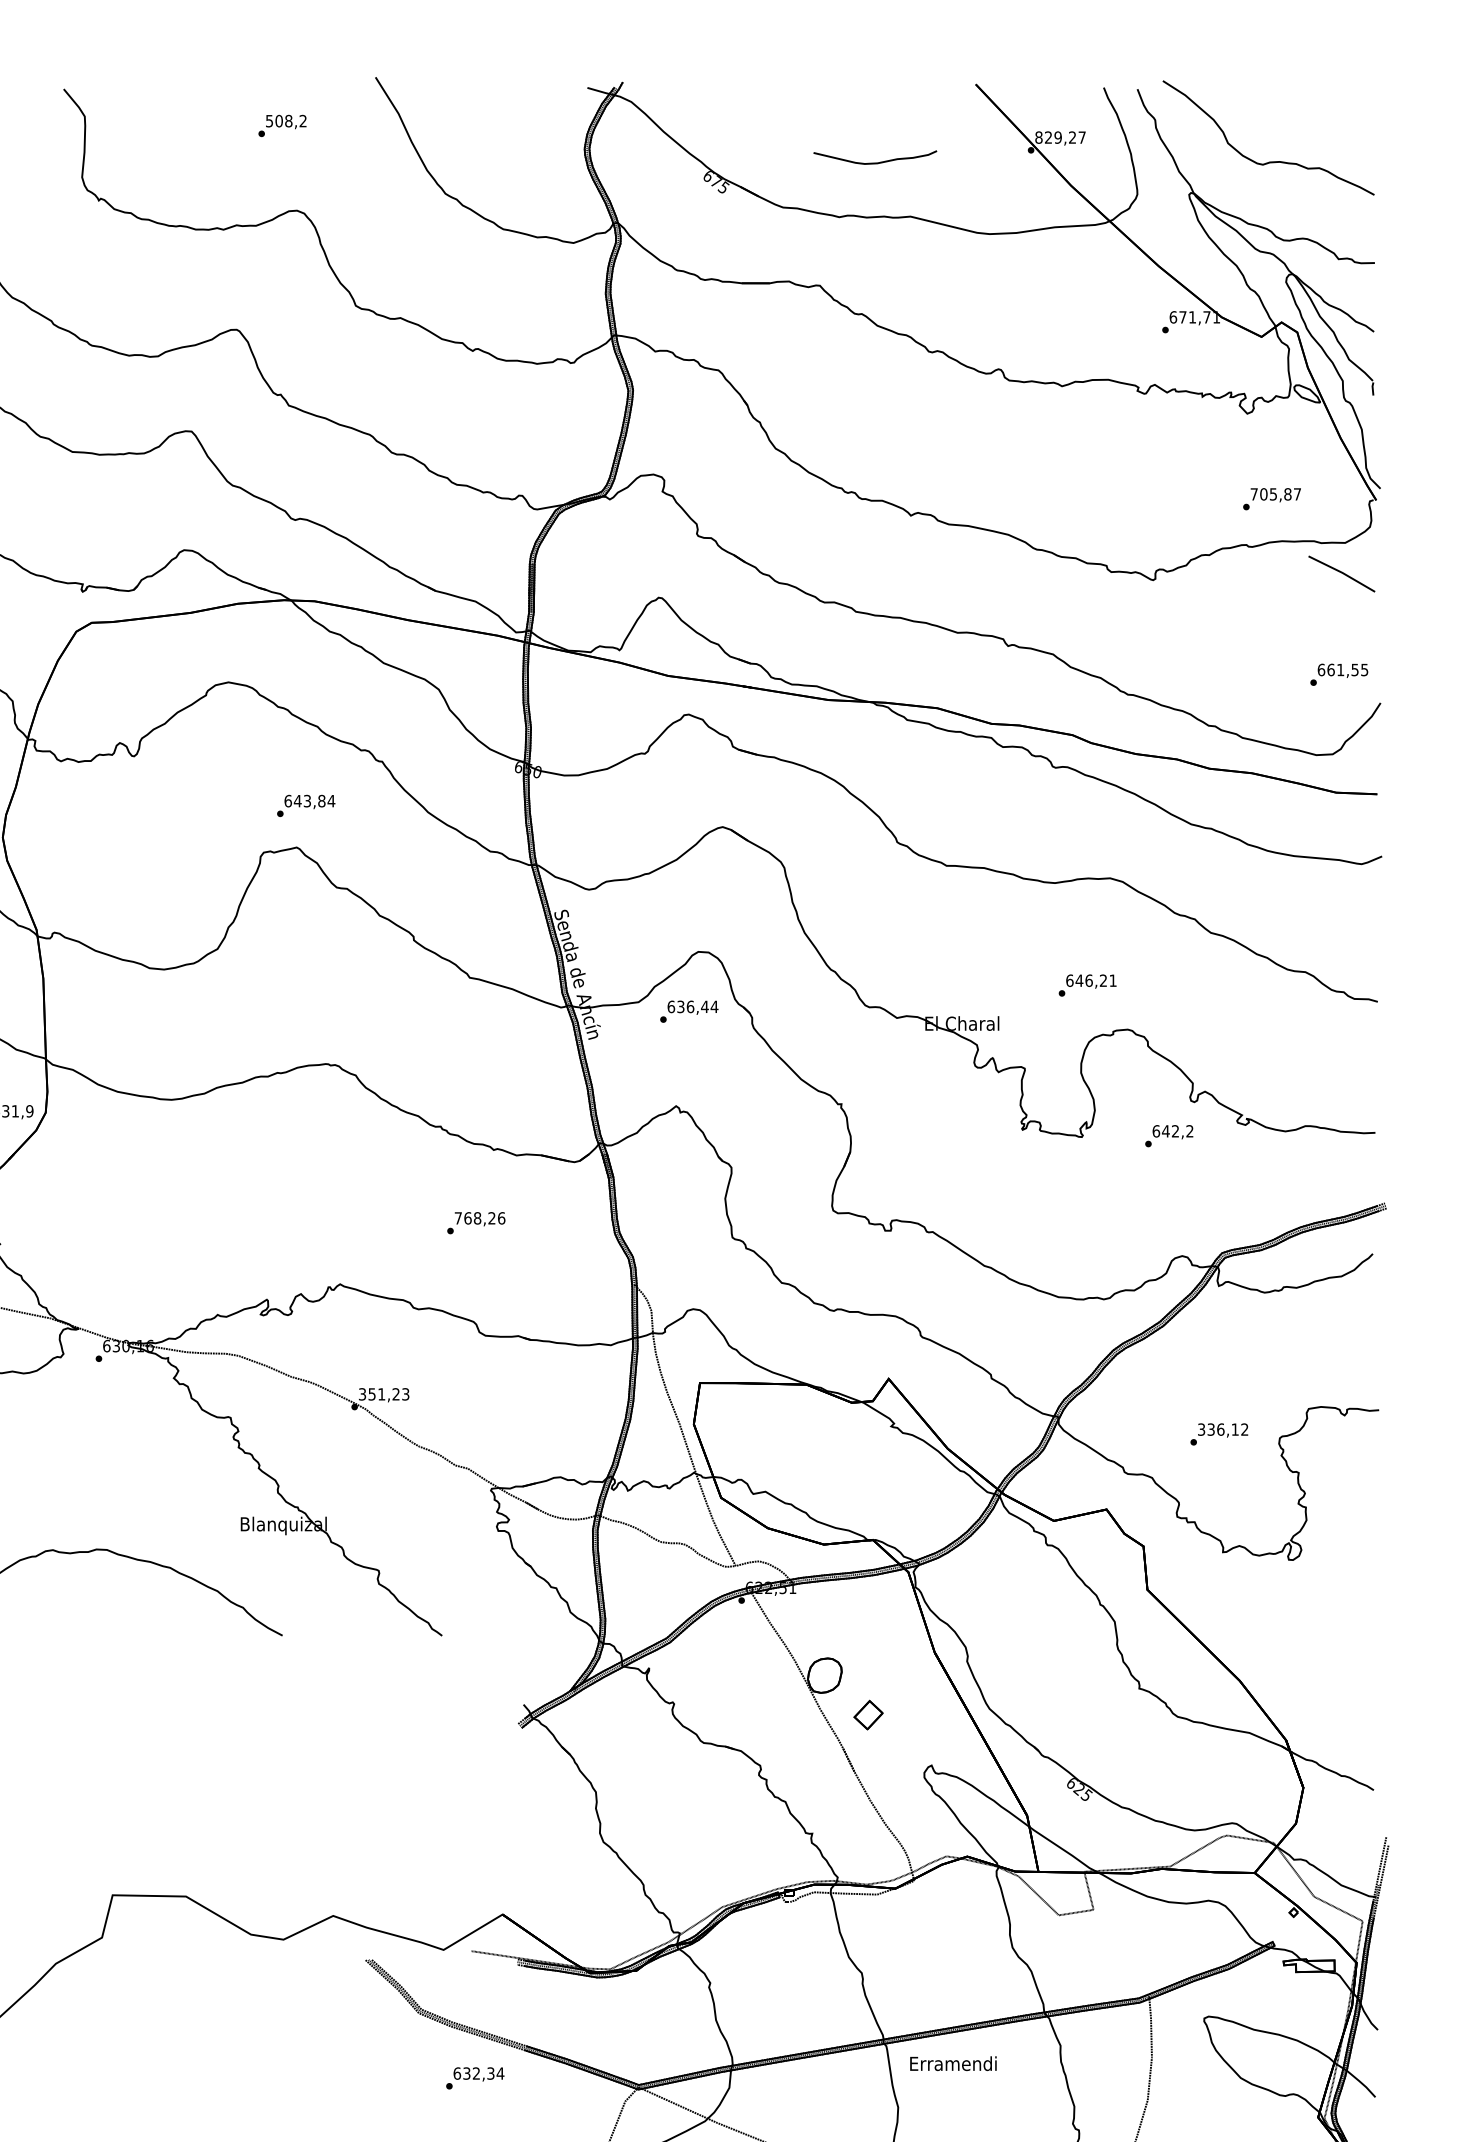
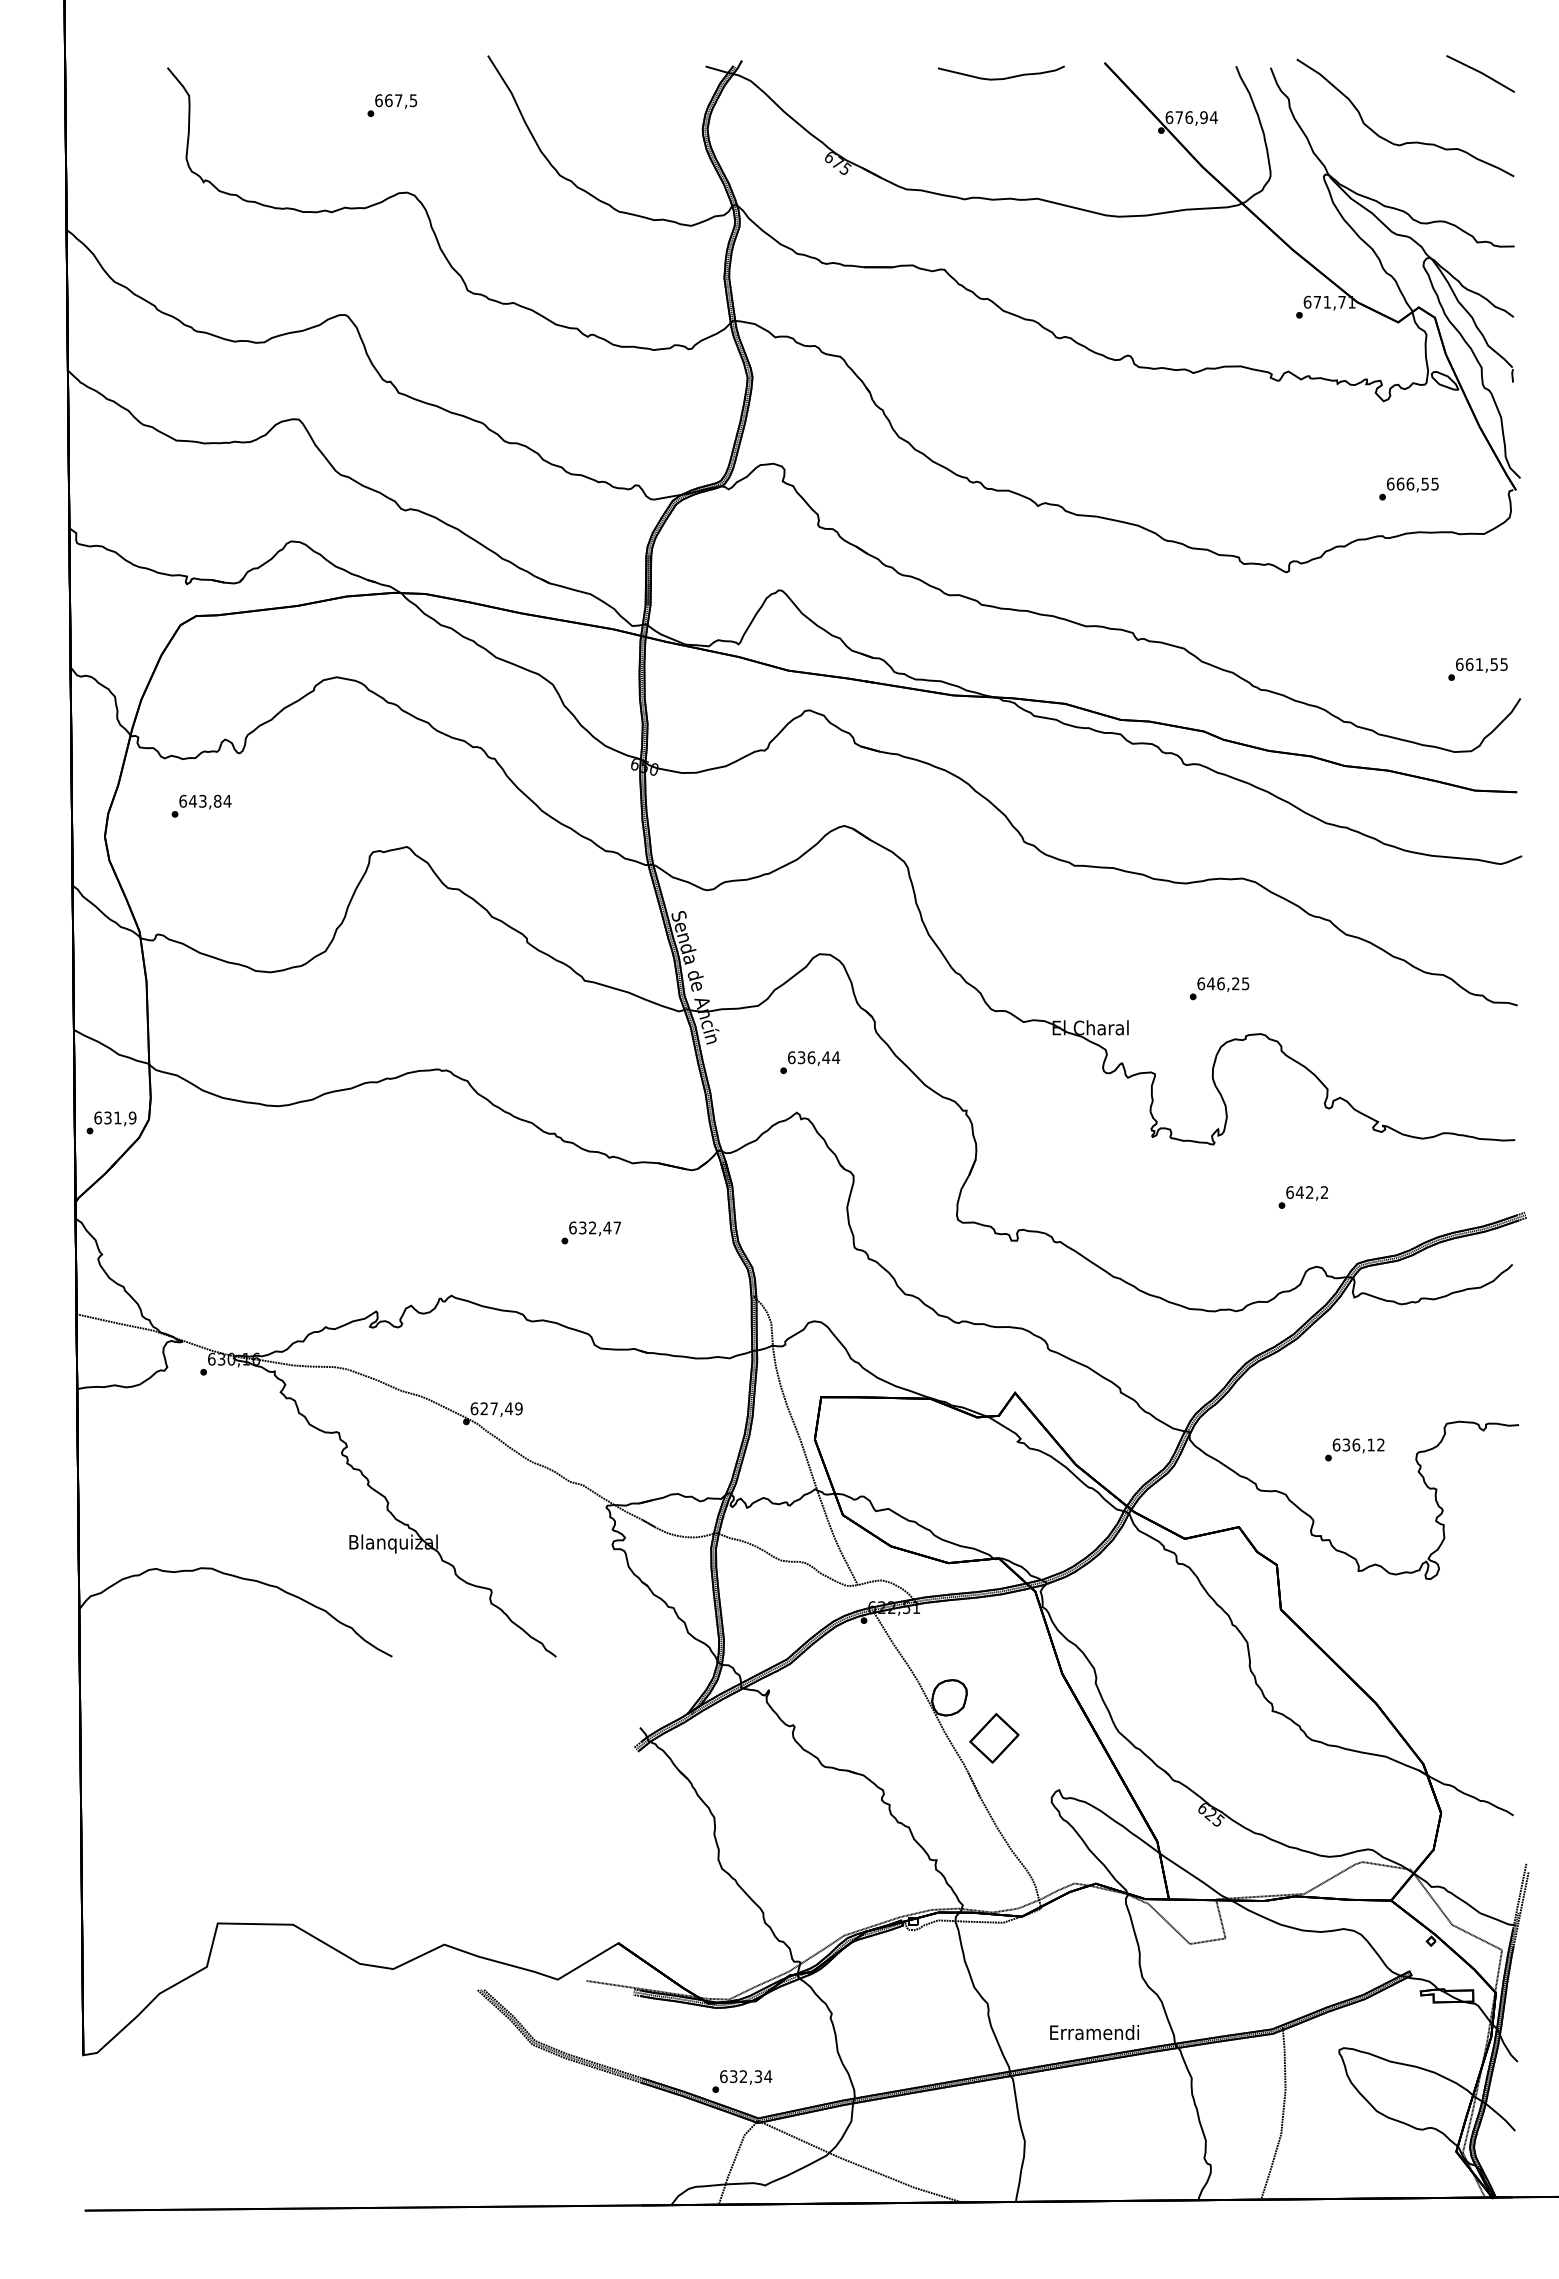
text: (286, 120) -> (396, 100), 508,2 -> 667,5
text: (1060, 137) -> (1191, 117), 829,27 -> 676,94
curve: (874, 162) -> (1000, 78), moved
text: (1275, 493) -> (1412, 483), 705,87 -> 666,55
line: (1341, 573) -> (1480, 73), moved
text: (306, 805) -> (201, 805), moved
text: (1112, 980) -> (1245, 983), 646,21 -> 646,25
text: (689, 1011) -> (810, 1062), moved
text: (1168, 1136) -> (1302, 1197), moved
text: (480, 1217) -> (595, 1227), 768,26 -> 632,47
text: (383, 1394) -> (496, 1408), 351,23 -> 627,49
text: (1201, 1429) -> (1336, 1444), 336,12 -> 636,12
part: (868, 1715) -> (994, 1738), size x1.67
text: (953, 2063) -> (1094, 2032), moved
text: (475, 2078) -> (742, 2081), moved

